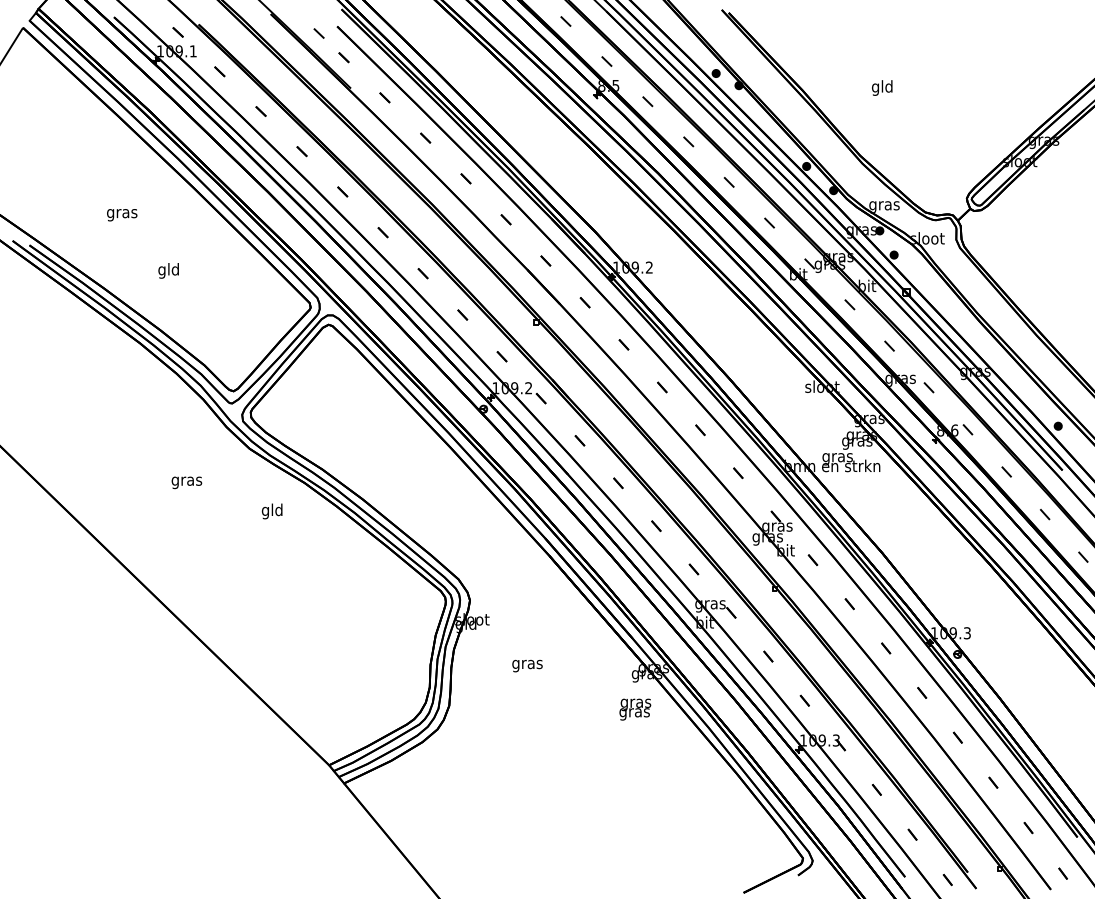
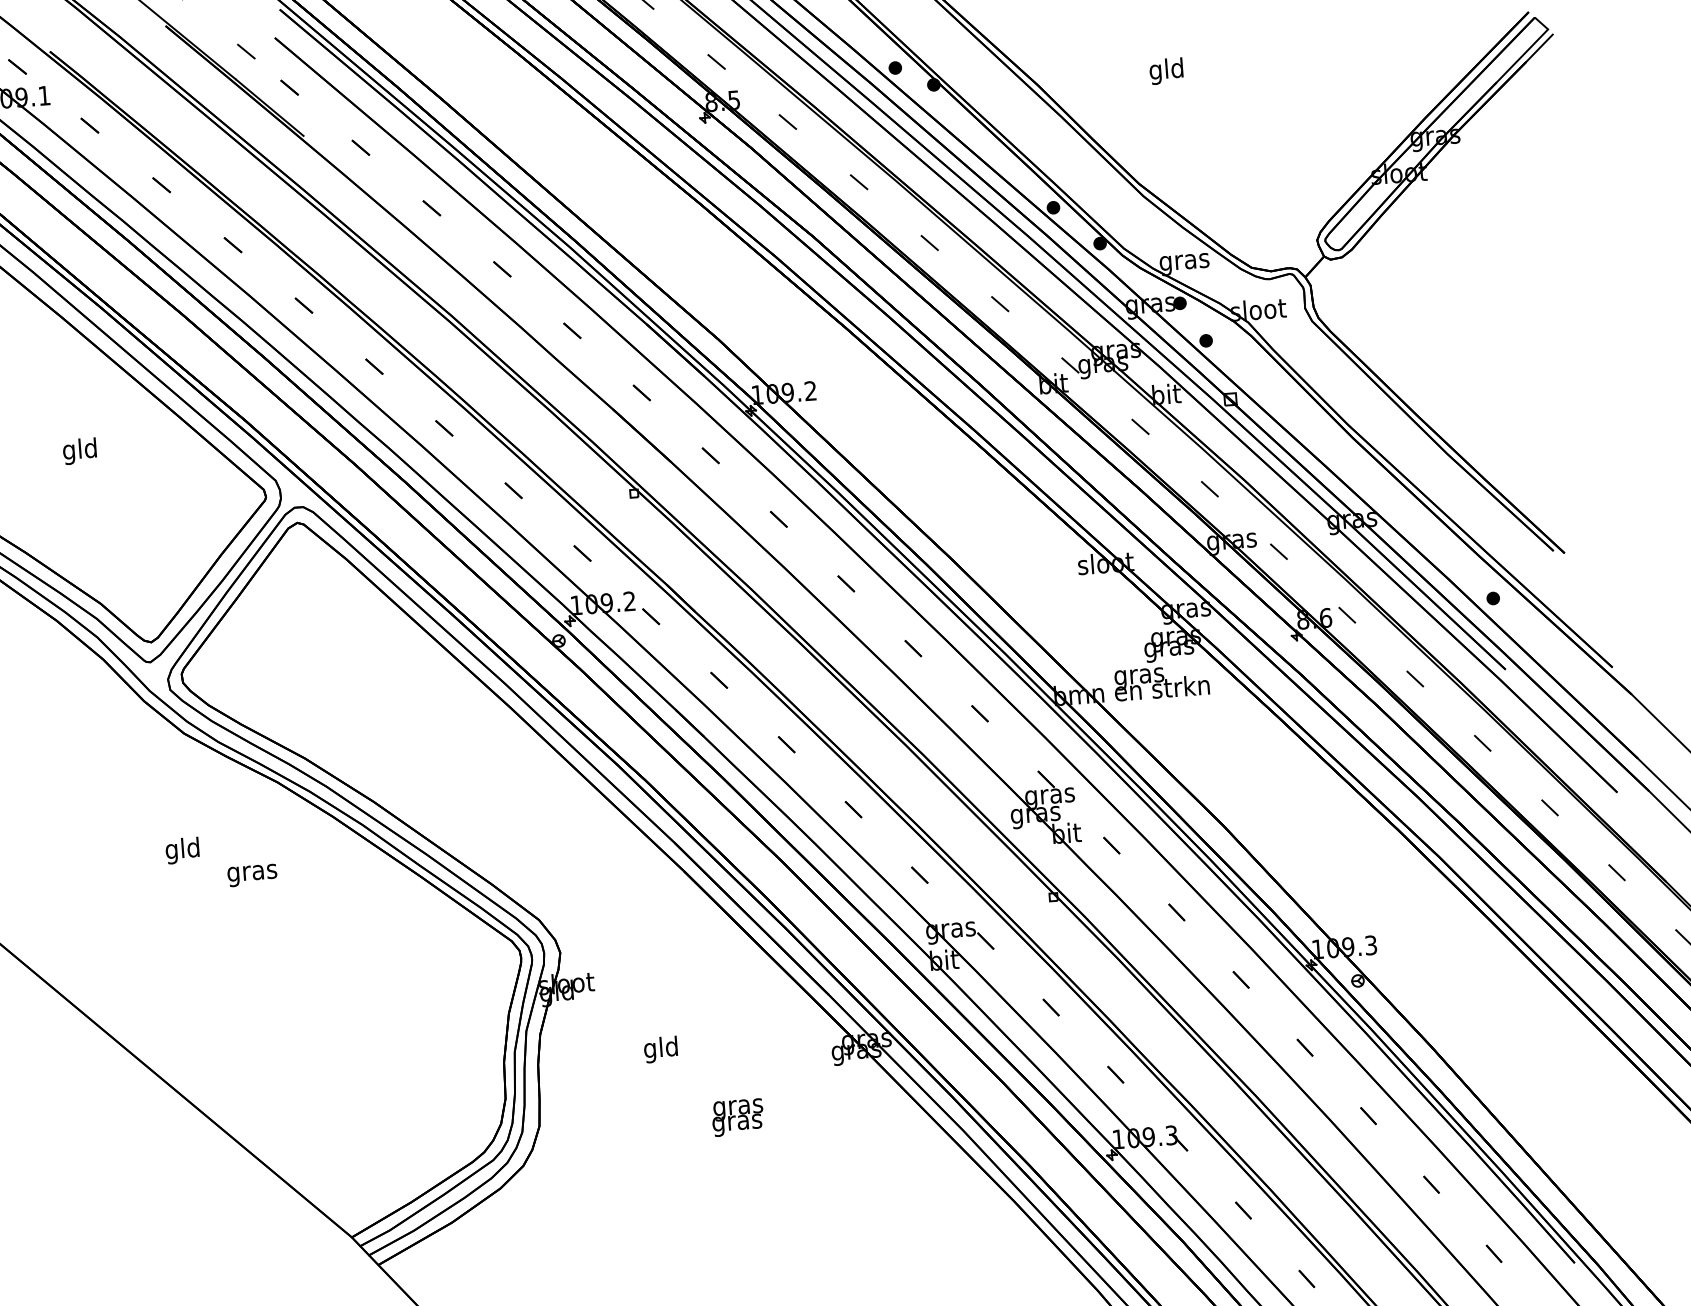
text: (168, 270) -> (79, 450), moved
text: (186, 482) -> (251, 874), moved
text: (271, 511) -> (181, 850), moved
text: (527, 664) -> (661, 1049), gras -> gld
text: (635, 709) -> (738, 1117), moved

